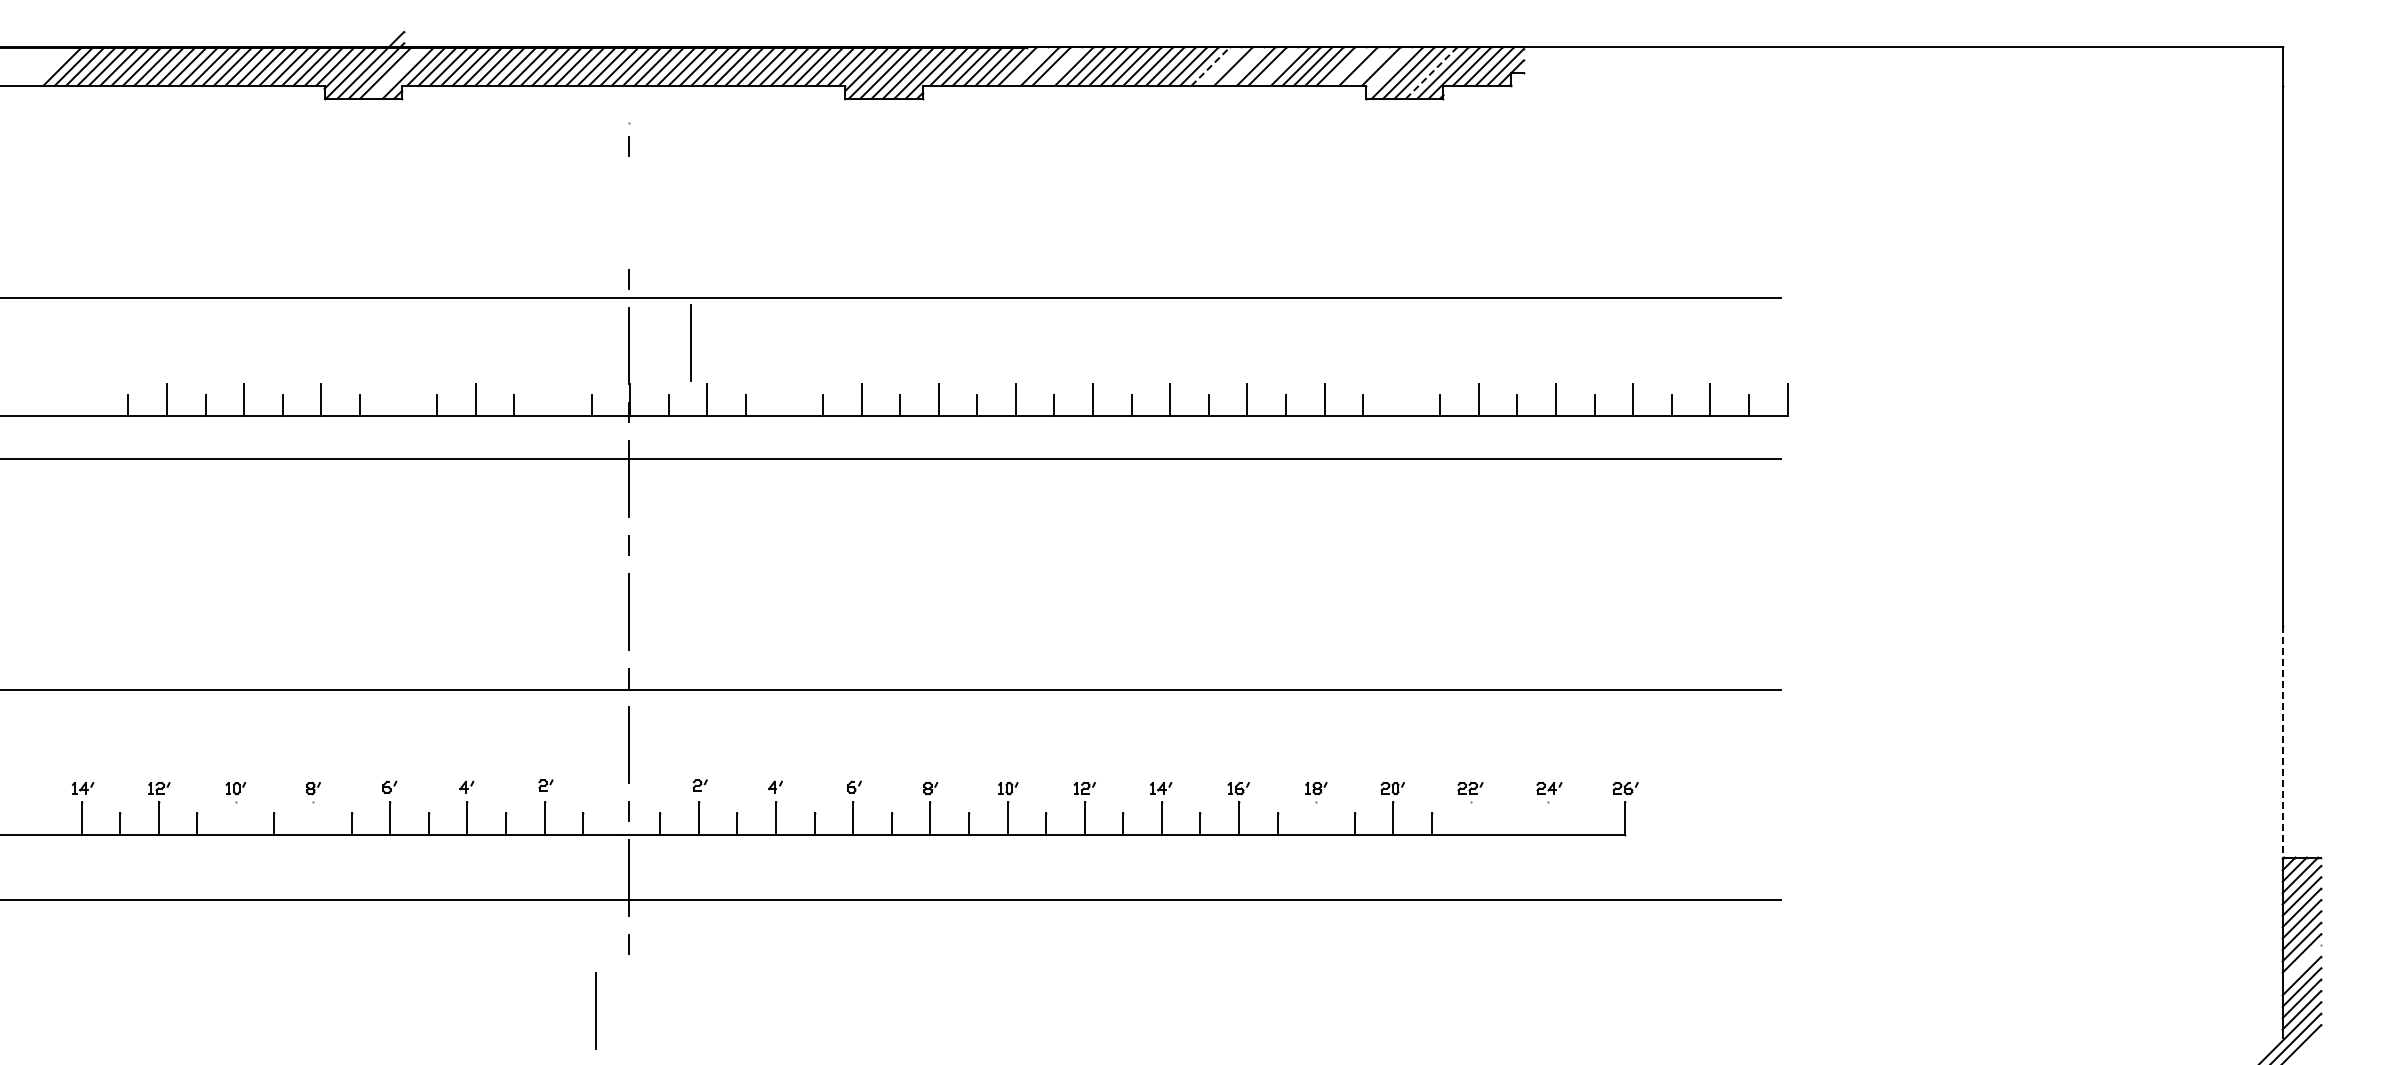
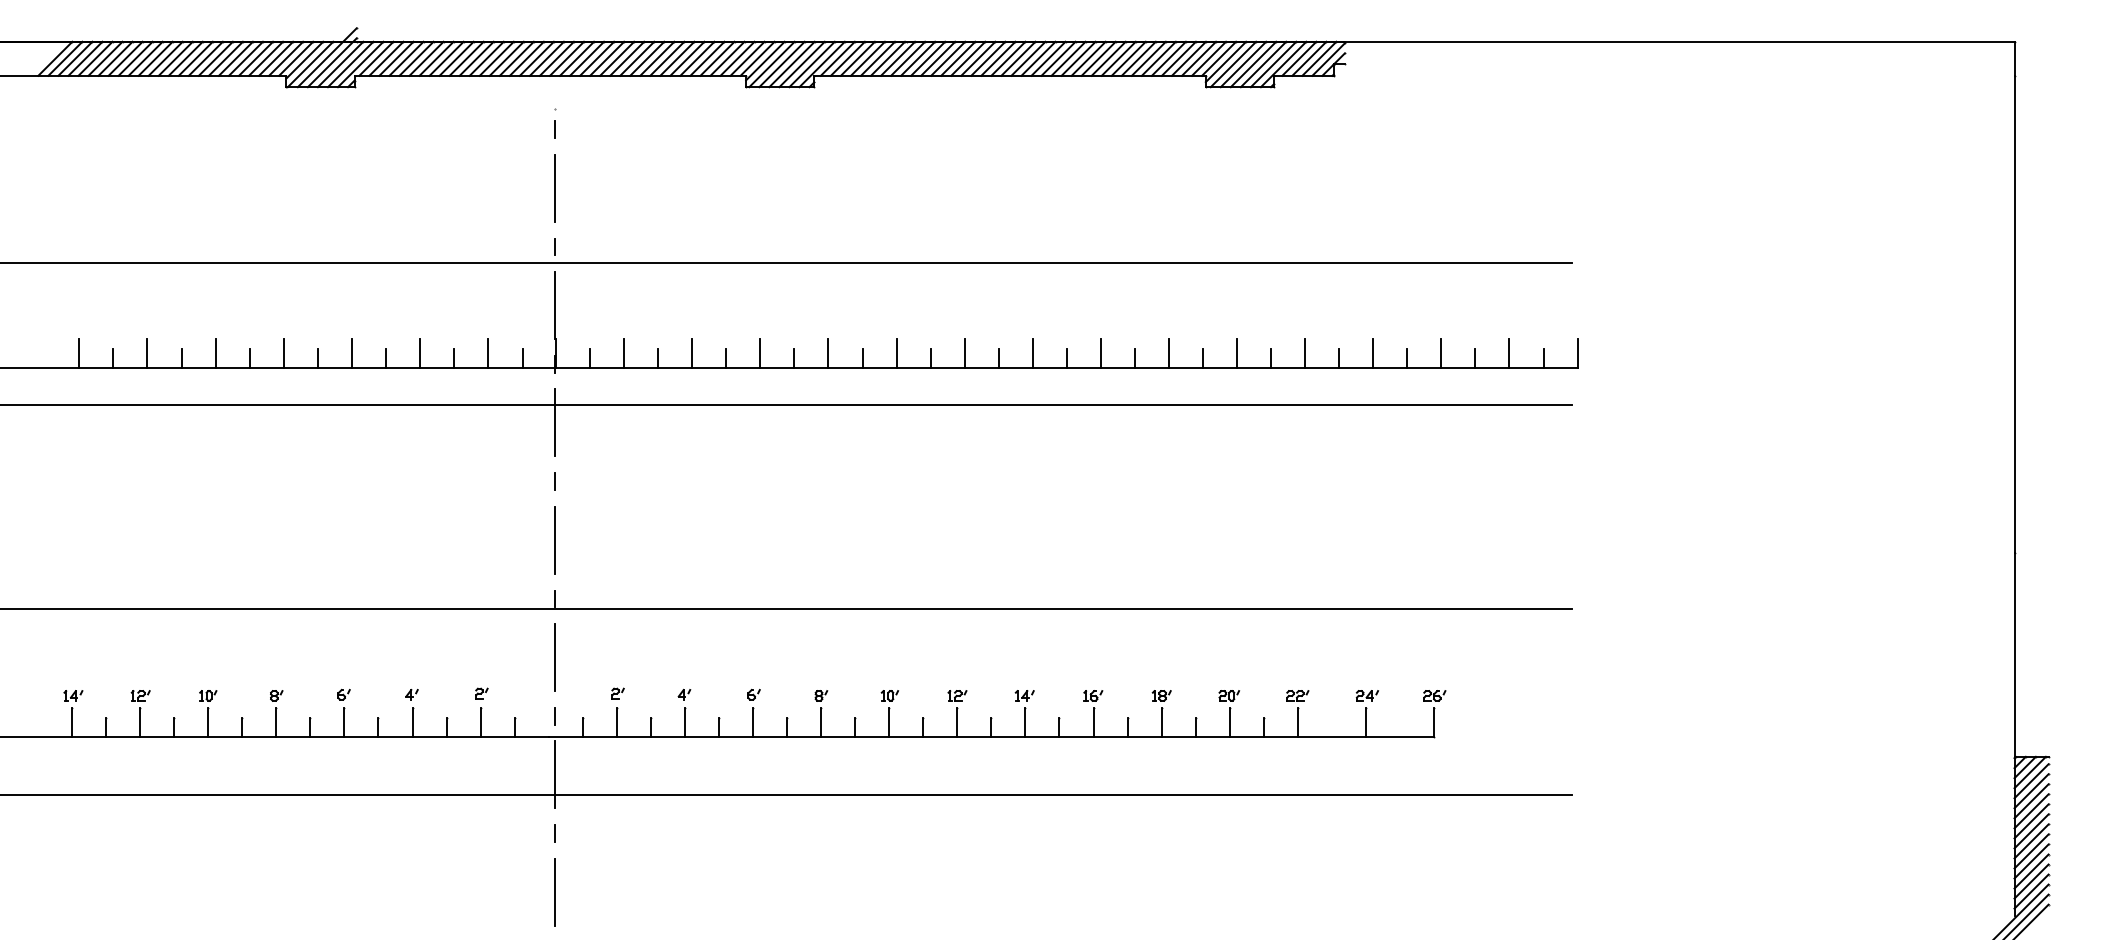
line: (1028, 66) -> (907, 58), added
line: (1062, 66) -> (937, 58), added
line: (1211, 66) -> (1069, 58), dashed -> solid
line: (1221, 66) -> (1078, 58), added
line: (1244, 66) -> (1098, 58), added
line: (1278, 66) -> (1128, 58), added
line: (1346, 66) -> (1188, 58), added
line: (1369, 66) -> (1208, 58), added
line: (1388, 69) -> (1225, 61), added
line: (396, 72) -> (350, 64), added
line: (1432, 72) -> (1264, 64), dashed -> solid
line: (690, 342) -> (554, 187), moved
line: (89, 400) -> (79, 353), added
line: (398, 400) -> (351, 353), added
line: (552, 400) -> (487, 353), added
line: (784, 400) -> (692, 353), added
line: (1401, 400) -> (1236, 353), added
line: (2282, 741) -> (2014, 654), dashed -> solid
line: (235, 818) -> (207, 722), added
line: (313, 818) -> (276, 722), added
line: (1316, 818) -> (1161, 722), added
line: (1470, 818) -> (1297, 722), added
line: (1547, 818) -> (1365, 722), added
line: (2301, 964) -> (2031, 851), added
line: (595, 1010) -> (554, 891), moved

